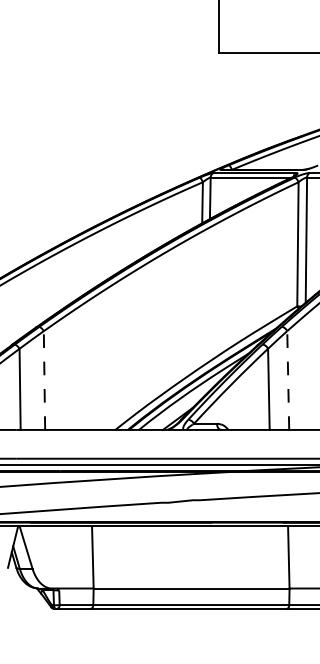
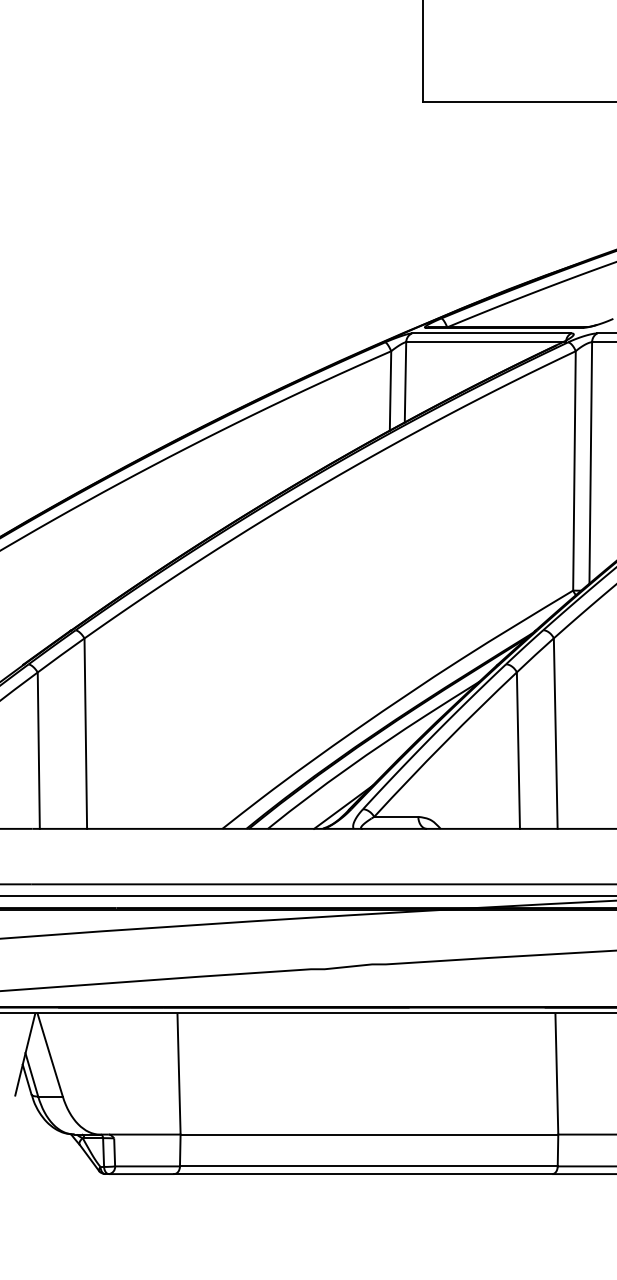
line: (44, 380) -> (85, 733), dashed -> solid
line: (288, 380) -> (556, 733), dashed -> solid

